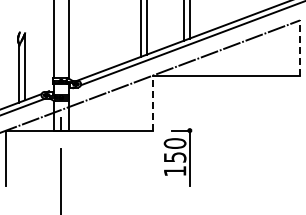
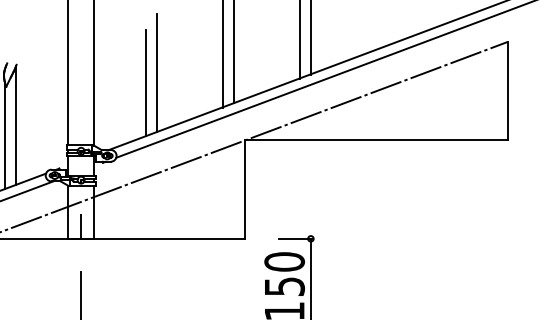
line: (103, 37) -> (156, 72), added
line: (97, 43) -> (145, 83), added
line: (300, 47) -> (508, 90), dashed -> solid
line: (153, 103) -> (246, 190), dashed -> solid

